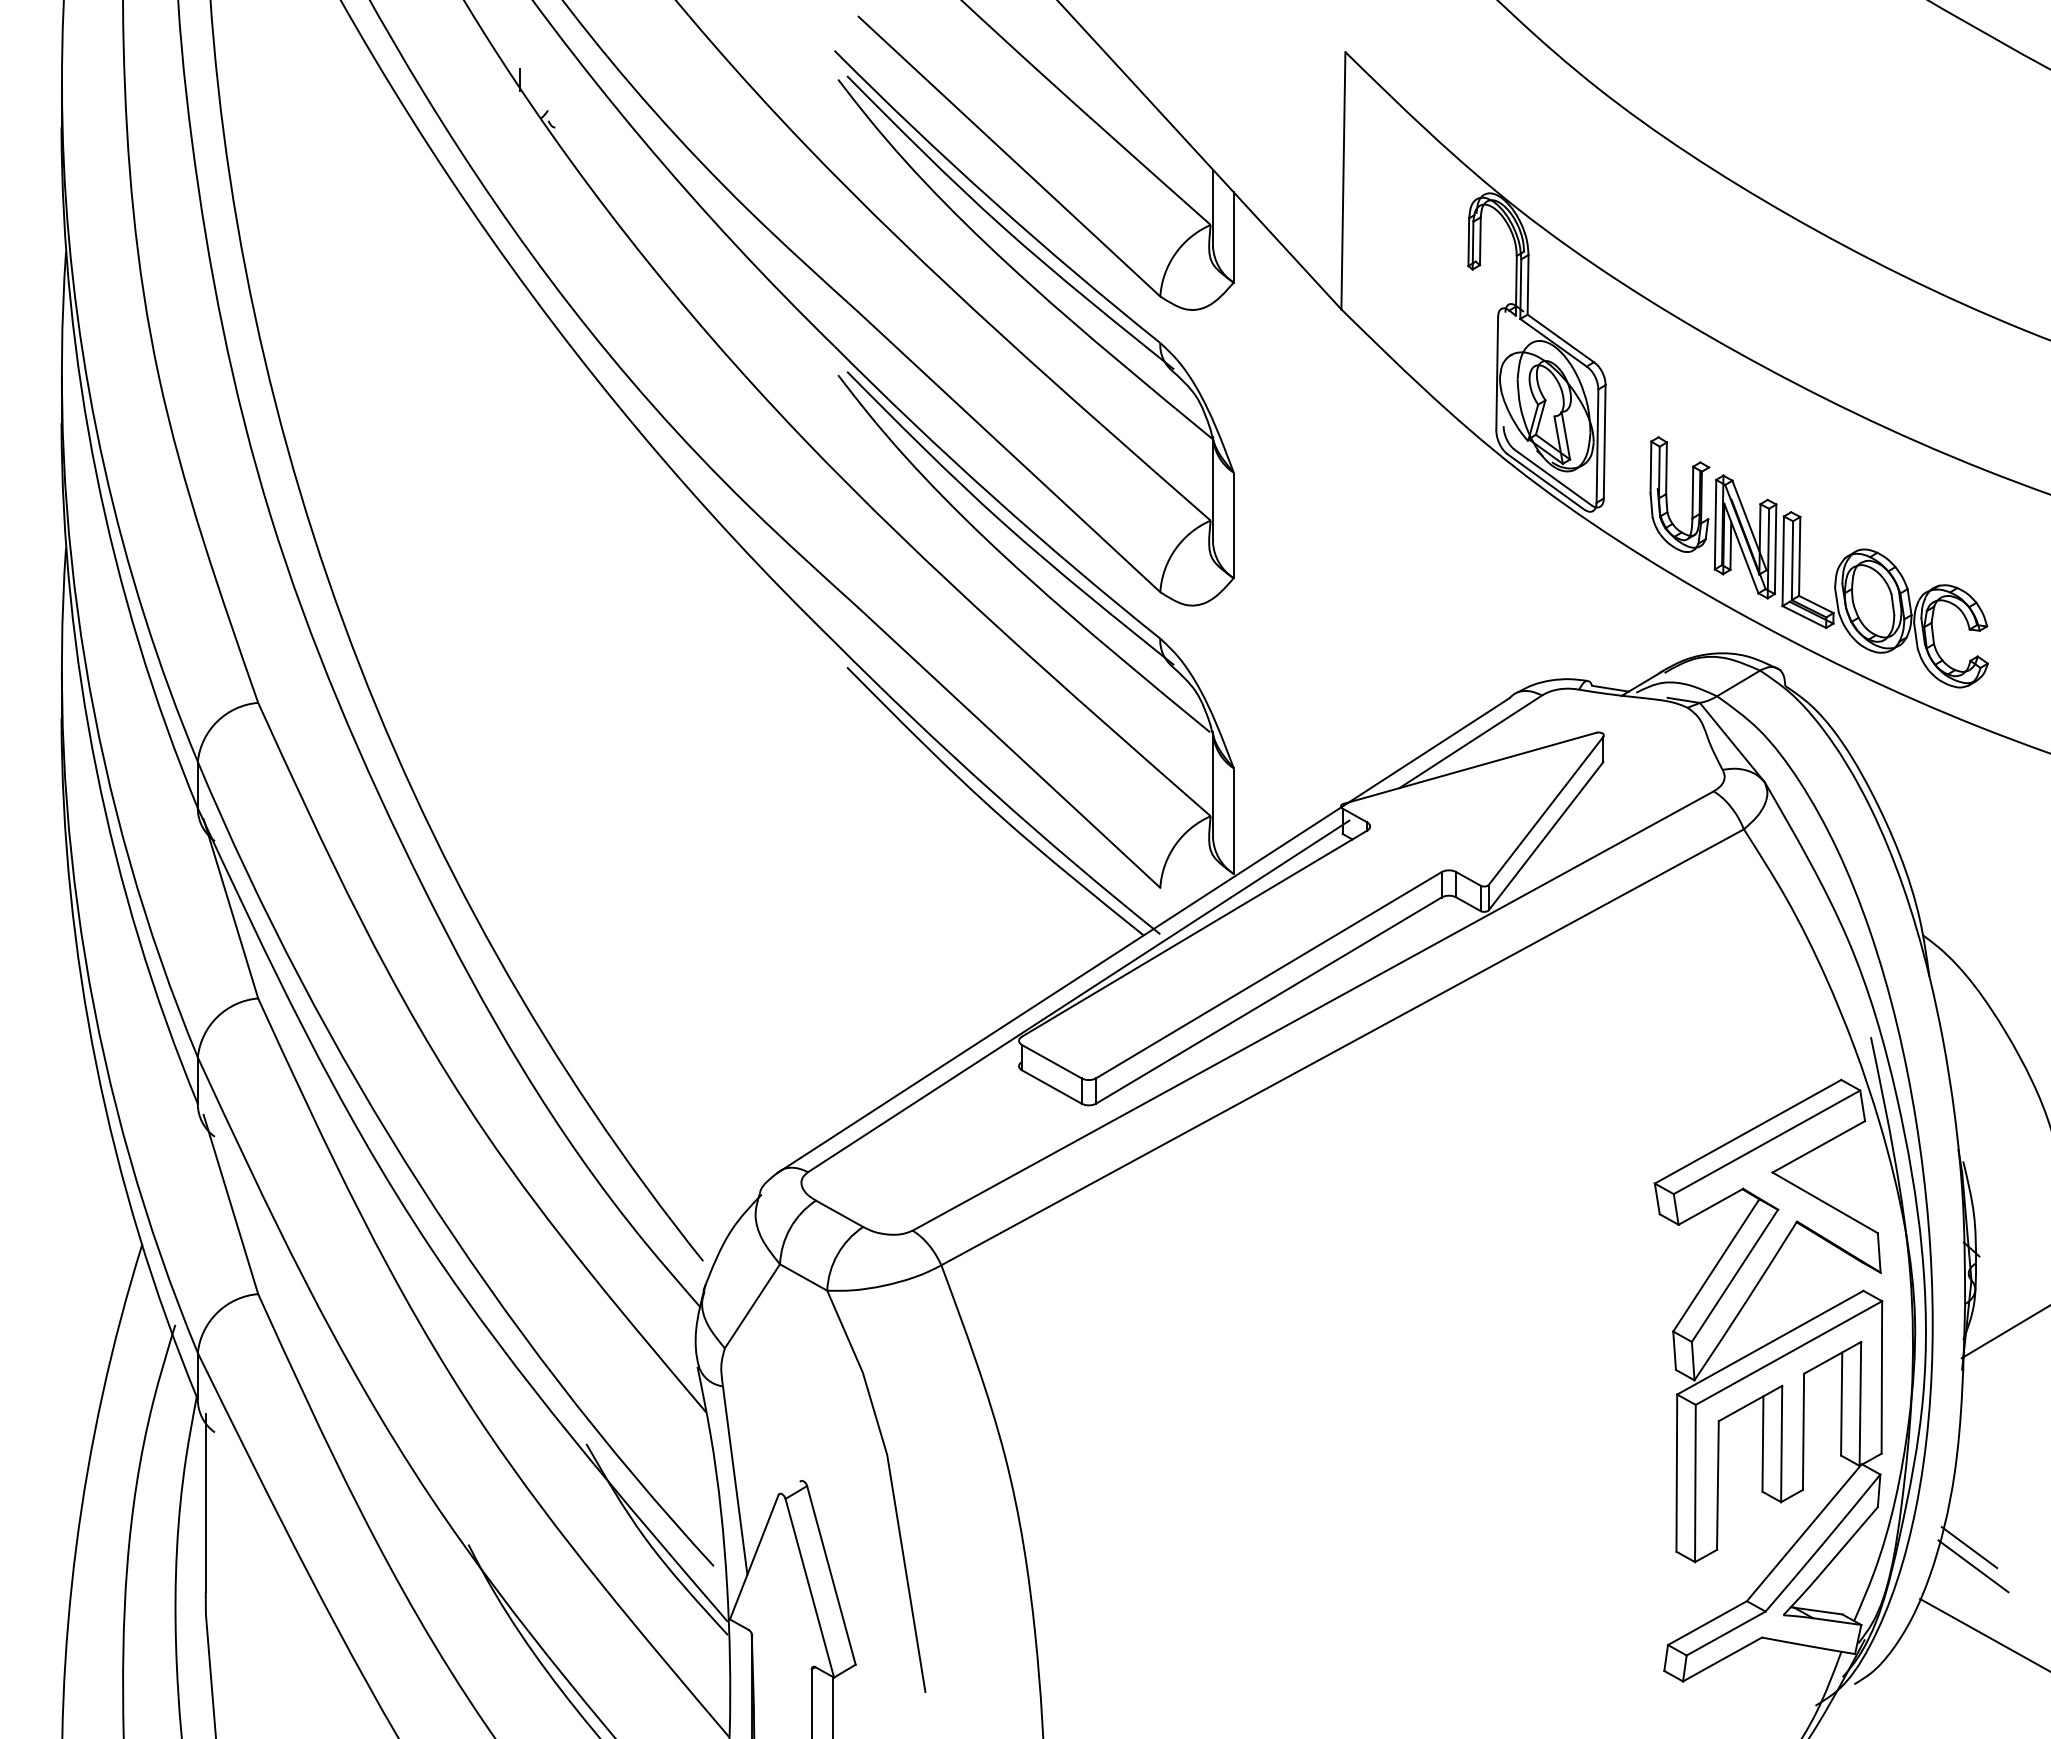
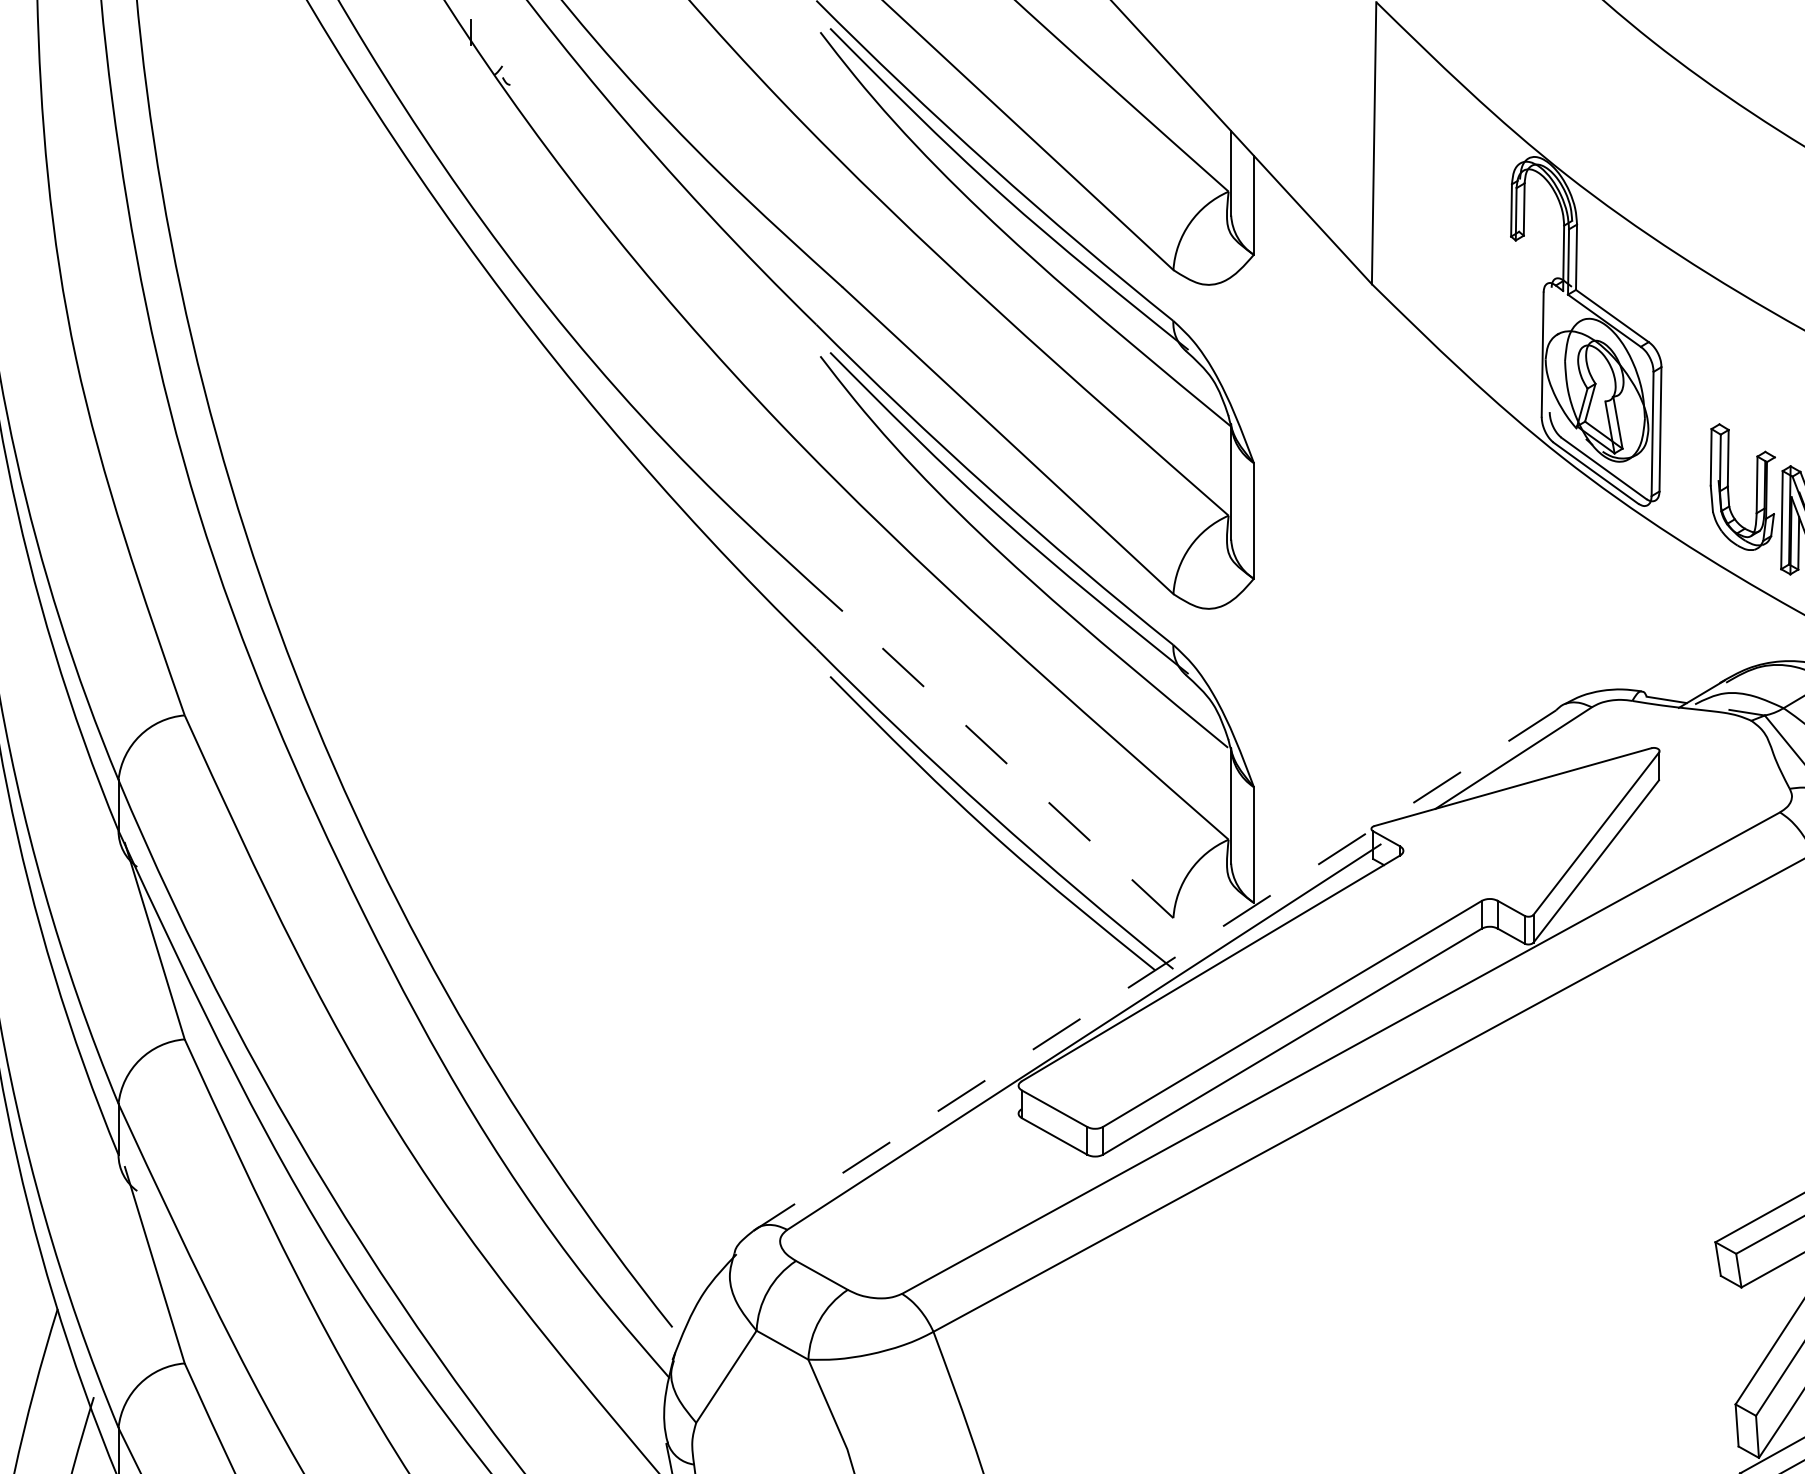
line: (1009, 747) -> (1008, 764), solid -> dashed
line: (1143, 935) -> (1155, 970), solid -> dashed

